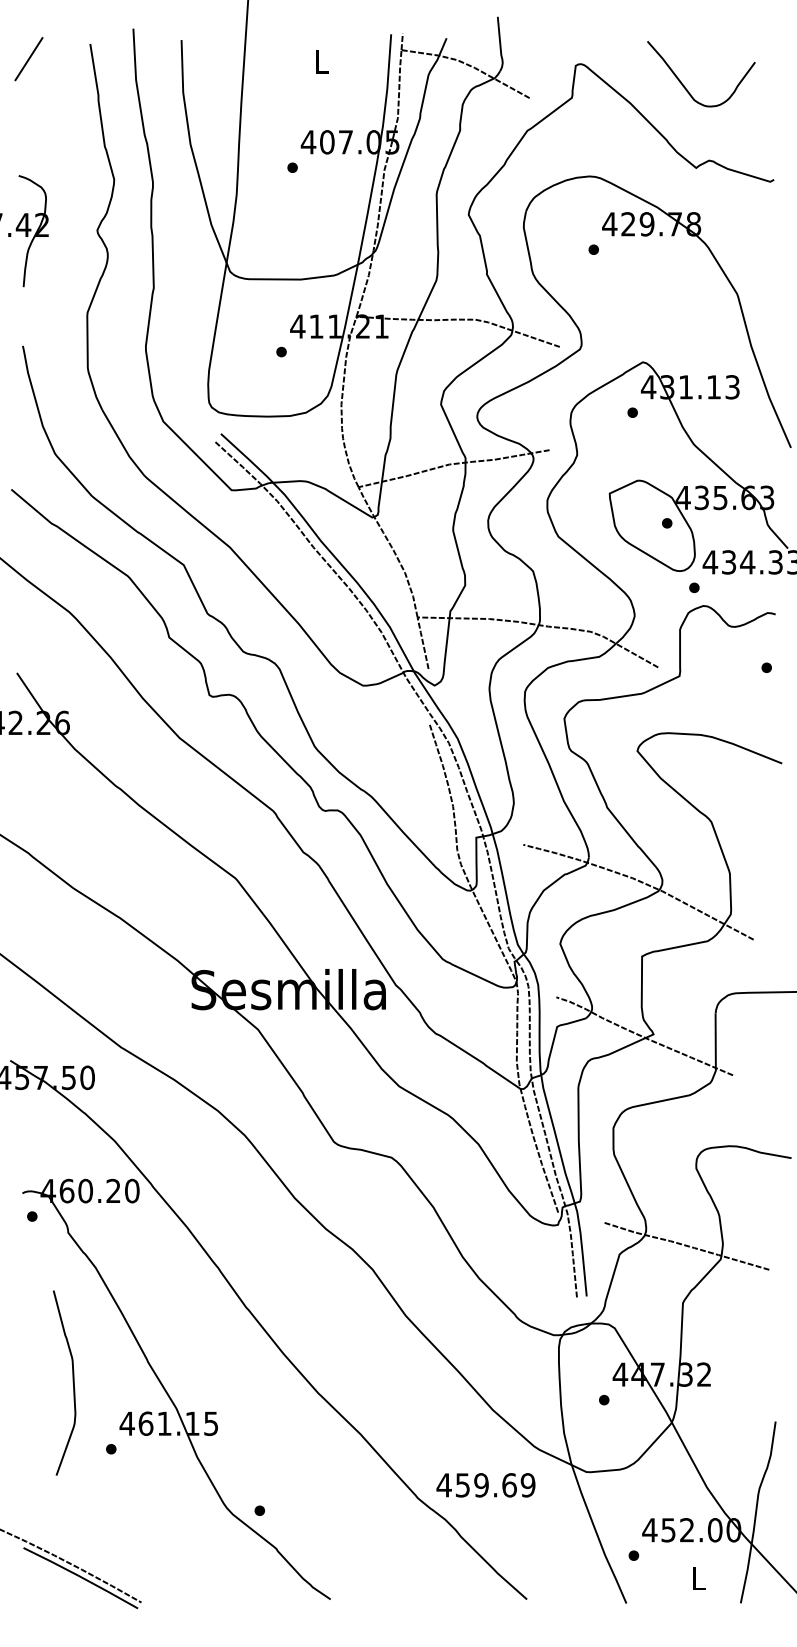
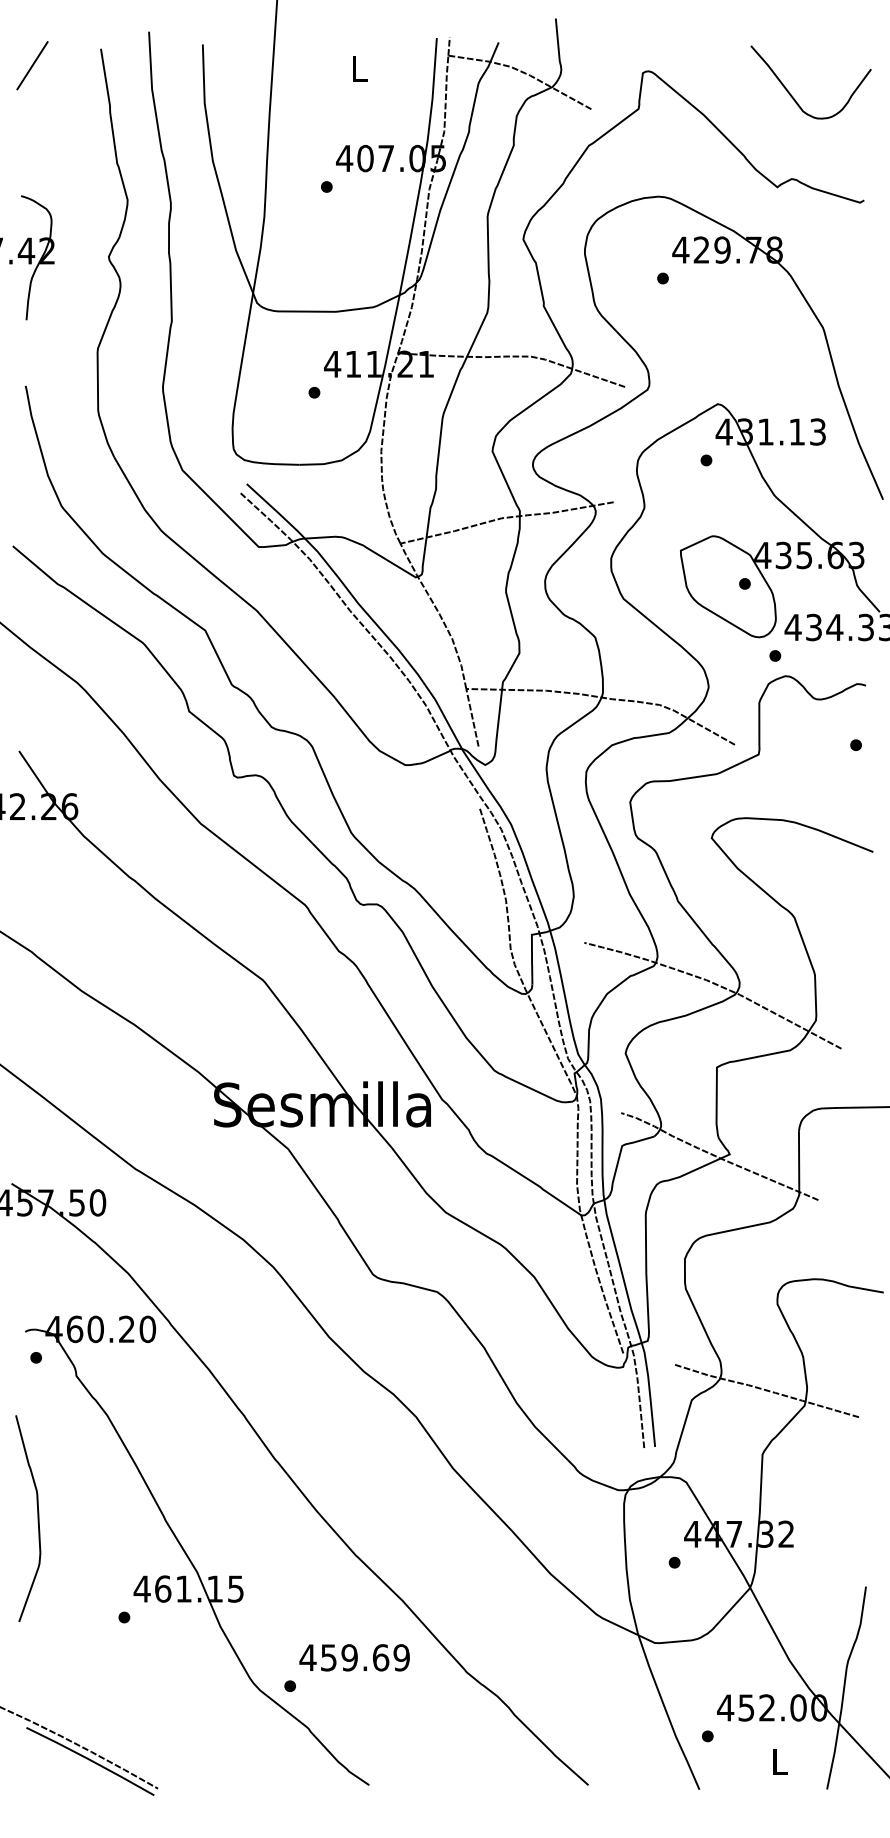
curve: (684, 85) -> (792, 95), moved
curve: (72, 1382) -> (37, 1518), moved
text: (485, 1485) -> (354, 1657), moved

